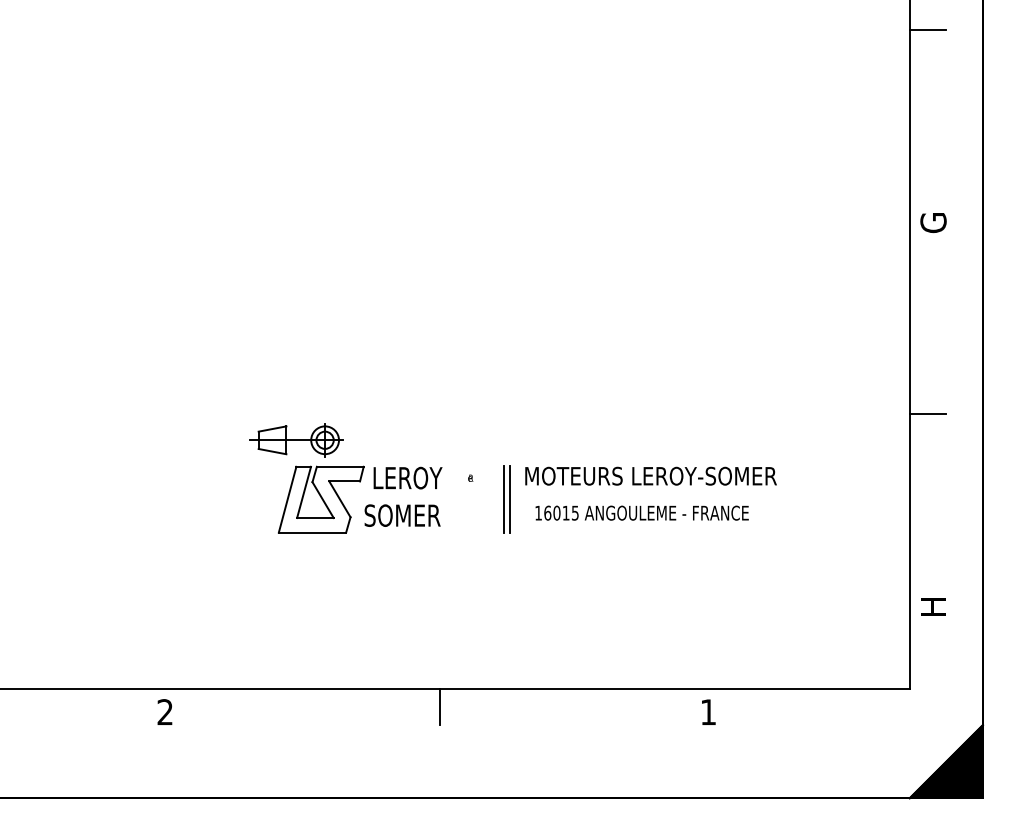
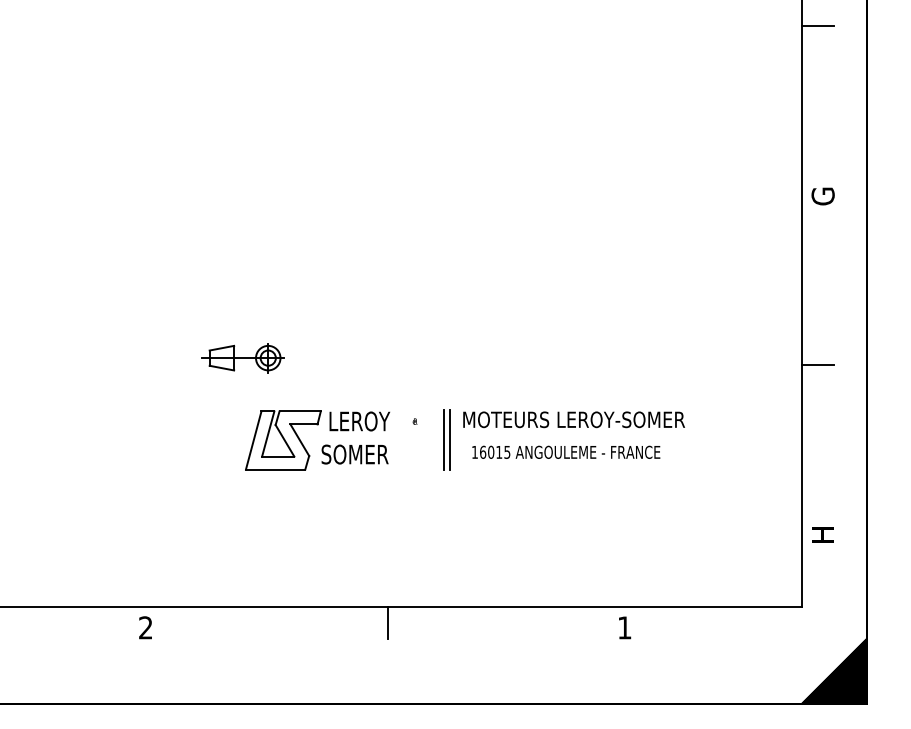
part: (296, 440) -> (243, 358), moved

